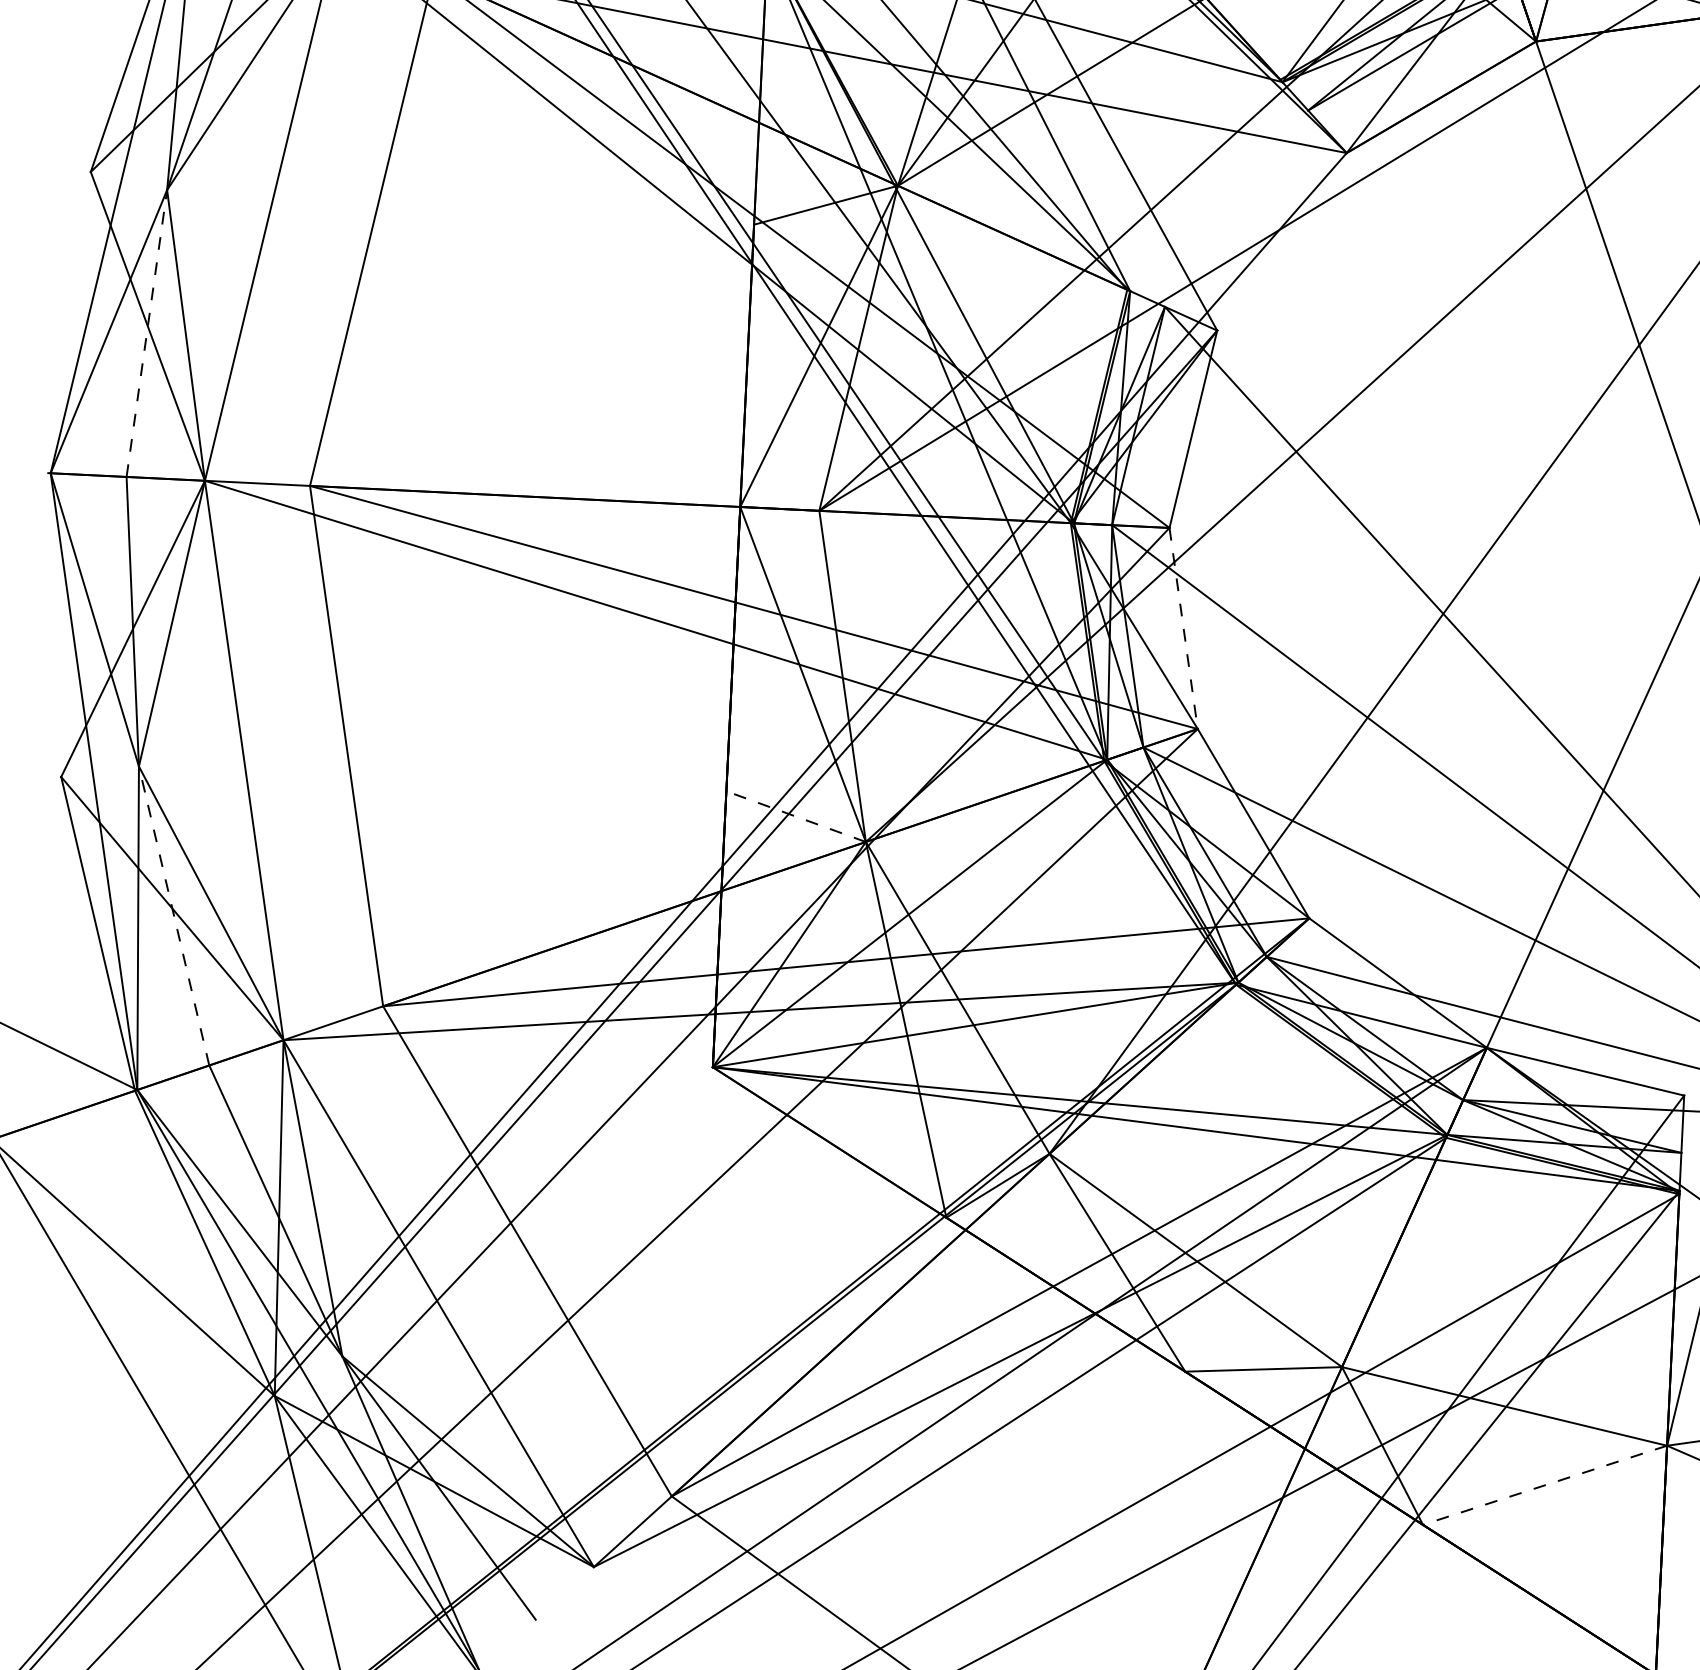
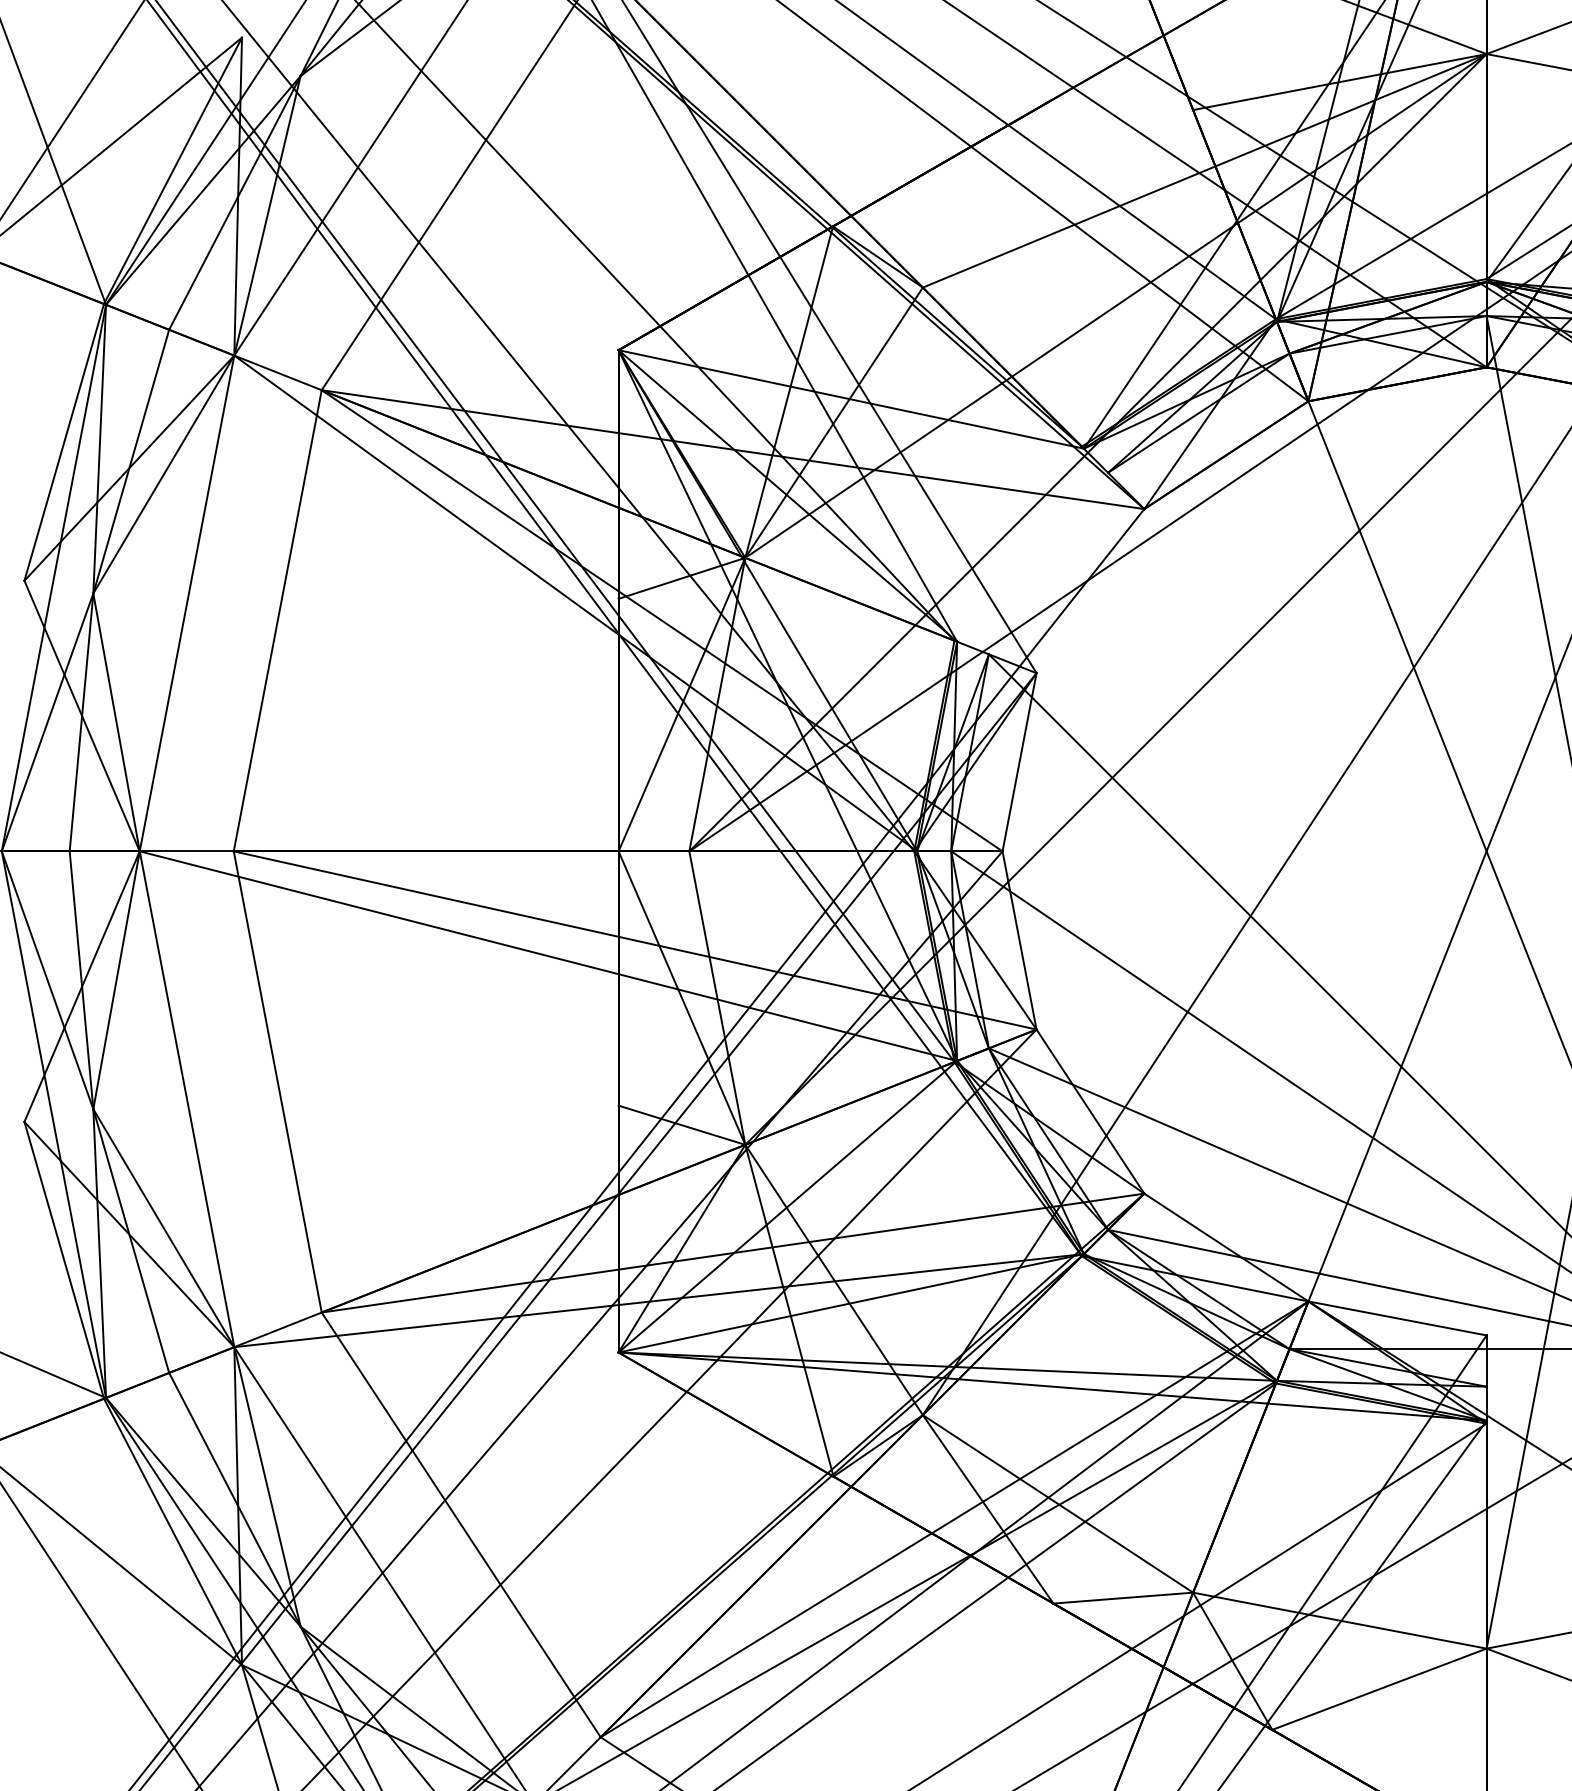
line: (146, 332) -> (81, 721), dashed -> solid
line: (1183, 628) -> (1019, 940), dashed -> solid
line: (795, 816) -> (681, 1125), dashed -> solid
line: (174, 915) -> (131, 1240), dashed -> solid
line: (1545, 1485) -> (1379, 1689), dashed -> solid

